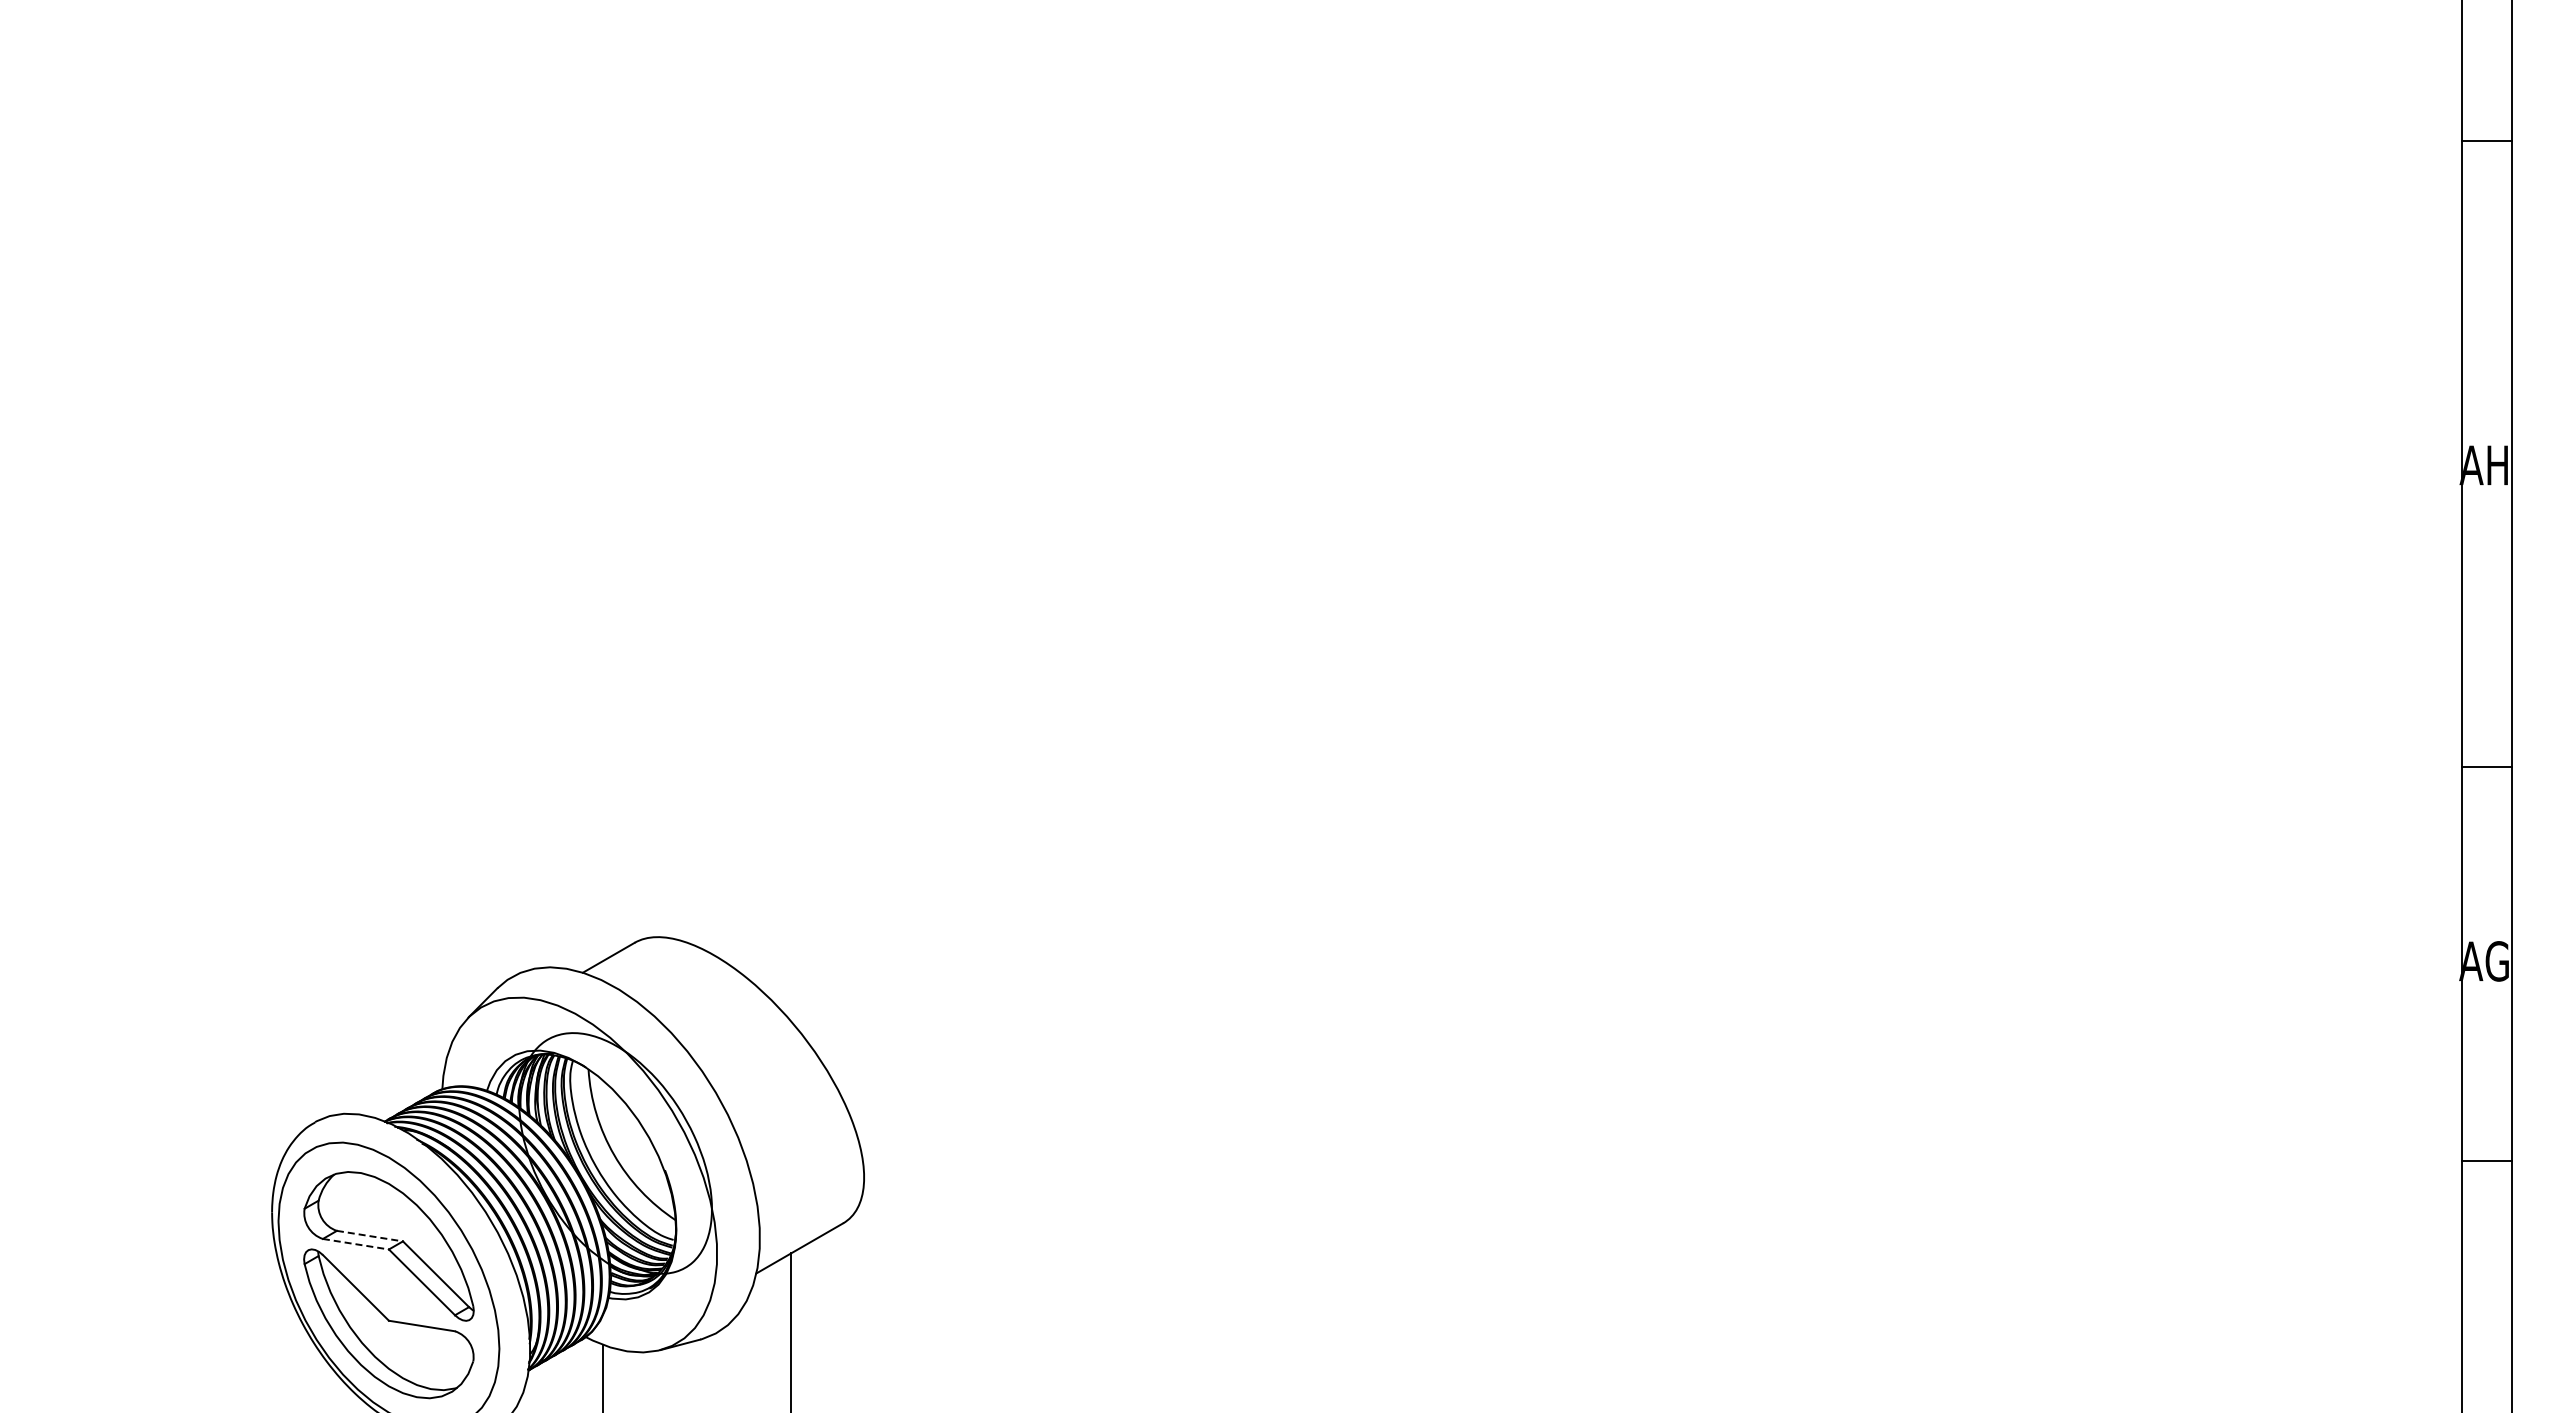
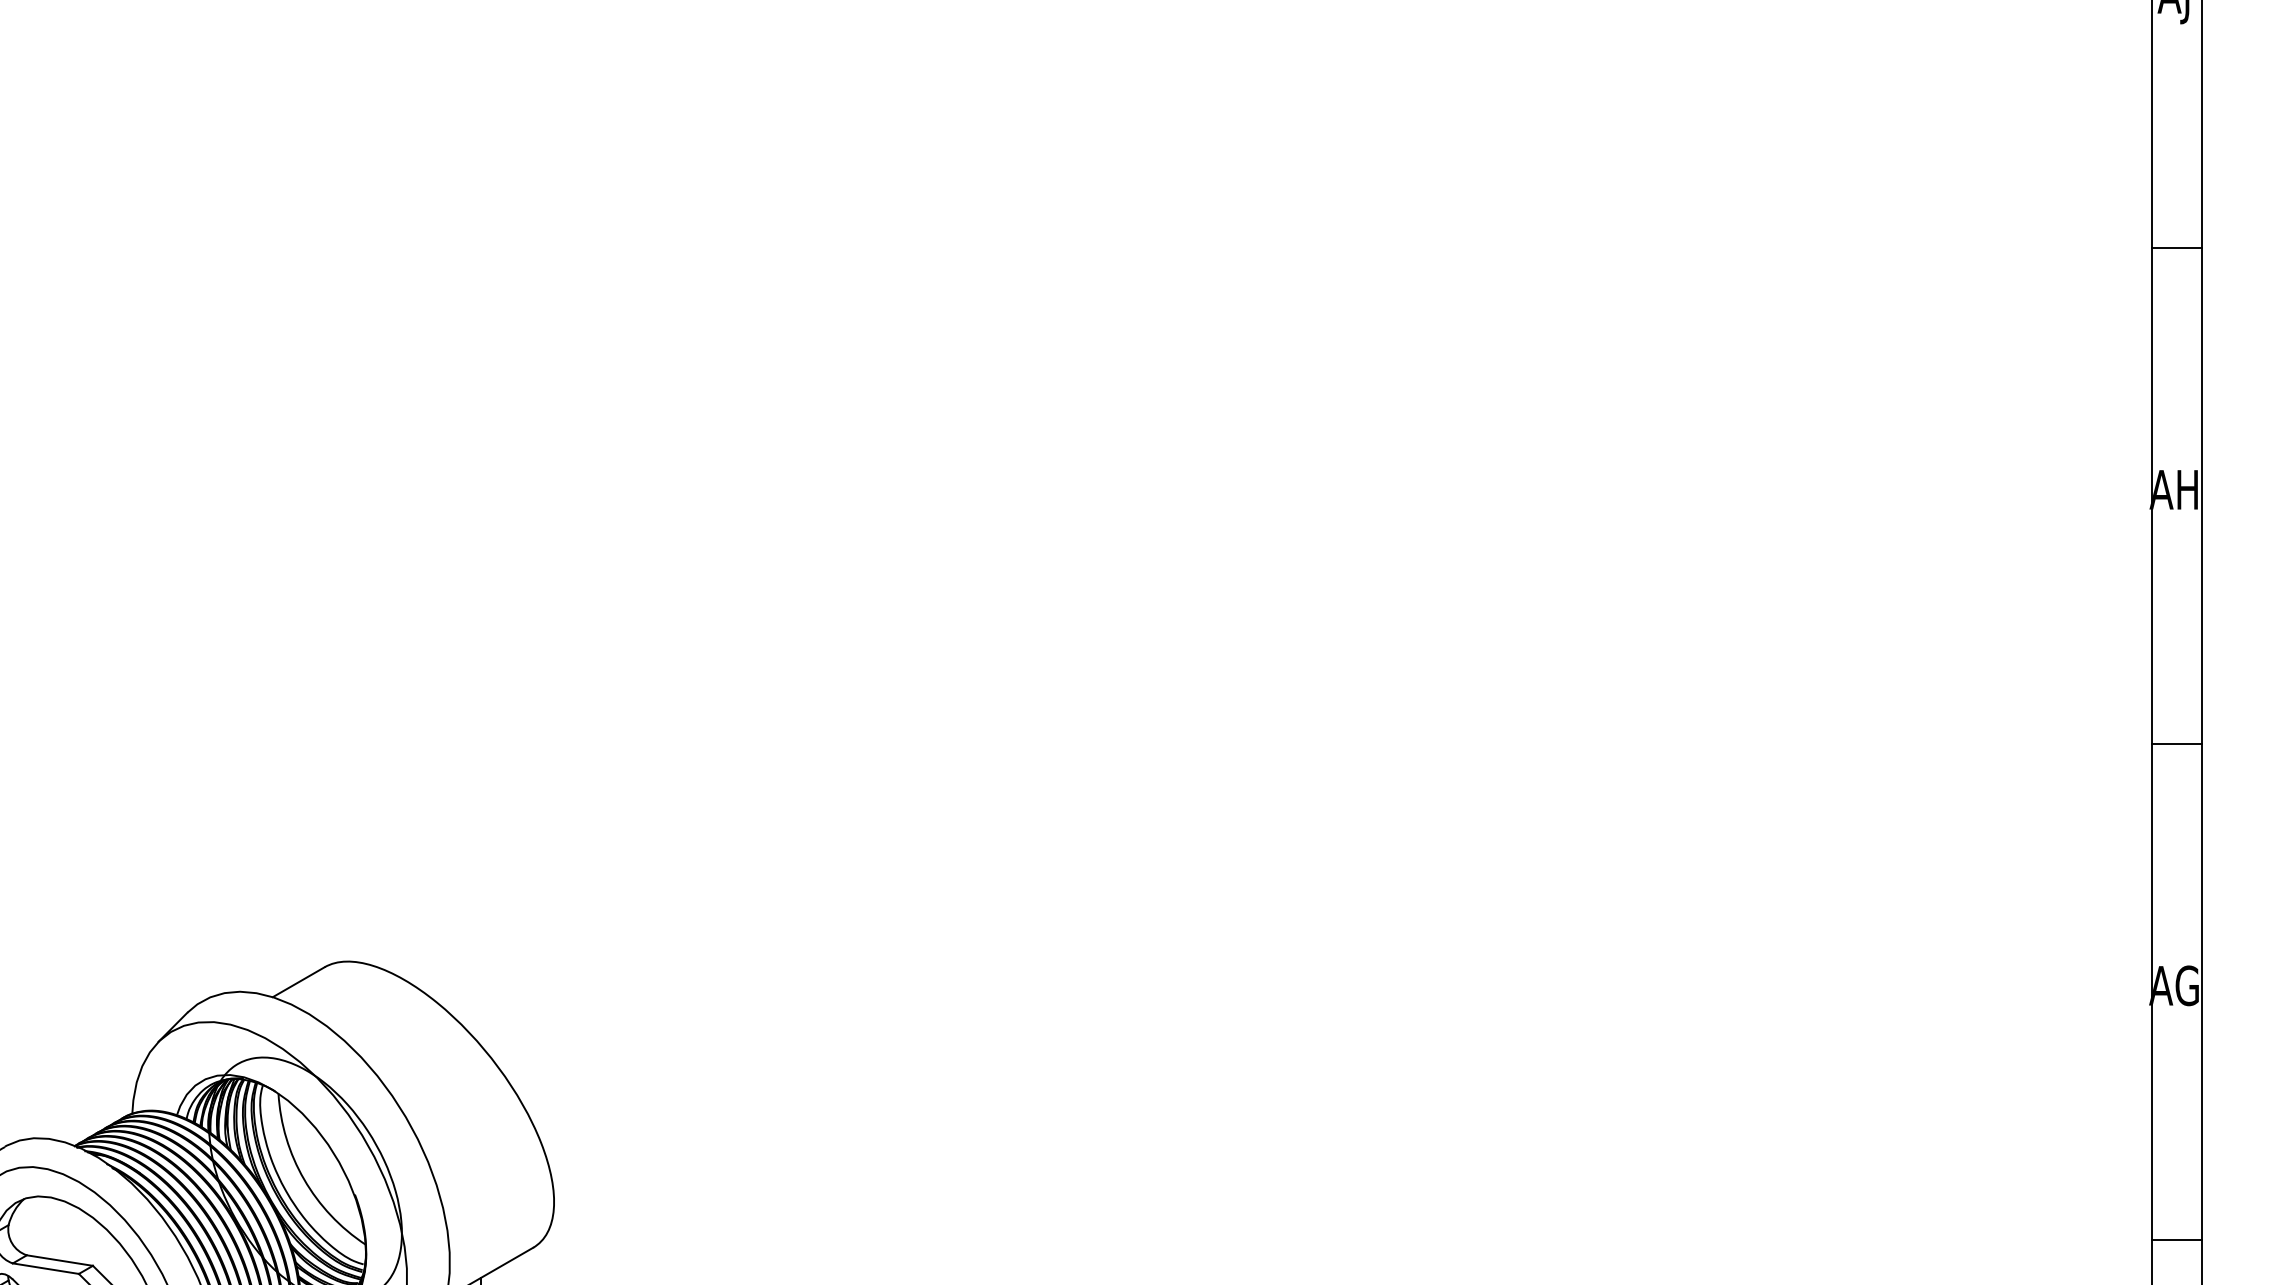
line: (2486, 141) -> (2176, 247), moved
line: (2486, 767) -> (2176, 743), moved
line: (2486, 1161) -> (2176, 1239), moved
line: (370, 1236) -> (60, 1260), dashed -> solid
line: (356, 1244) -> (46, 1268), dashed -> solid

